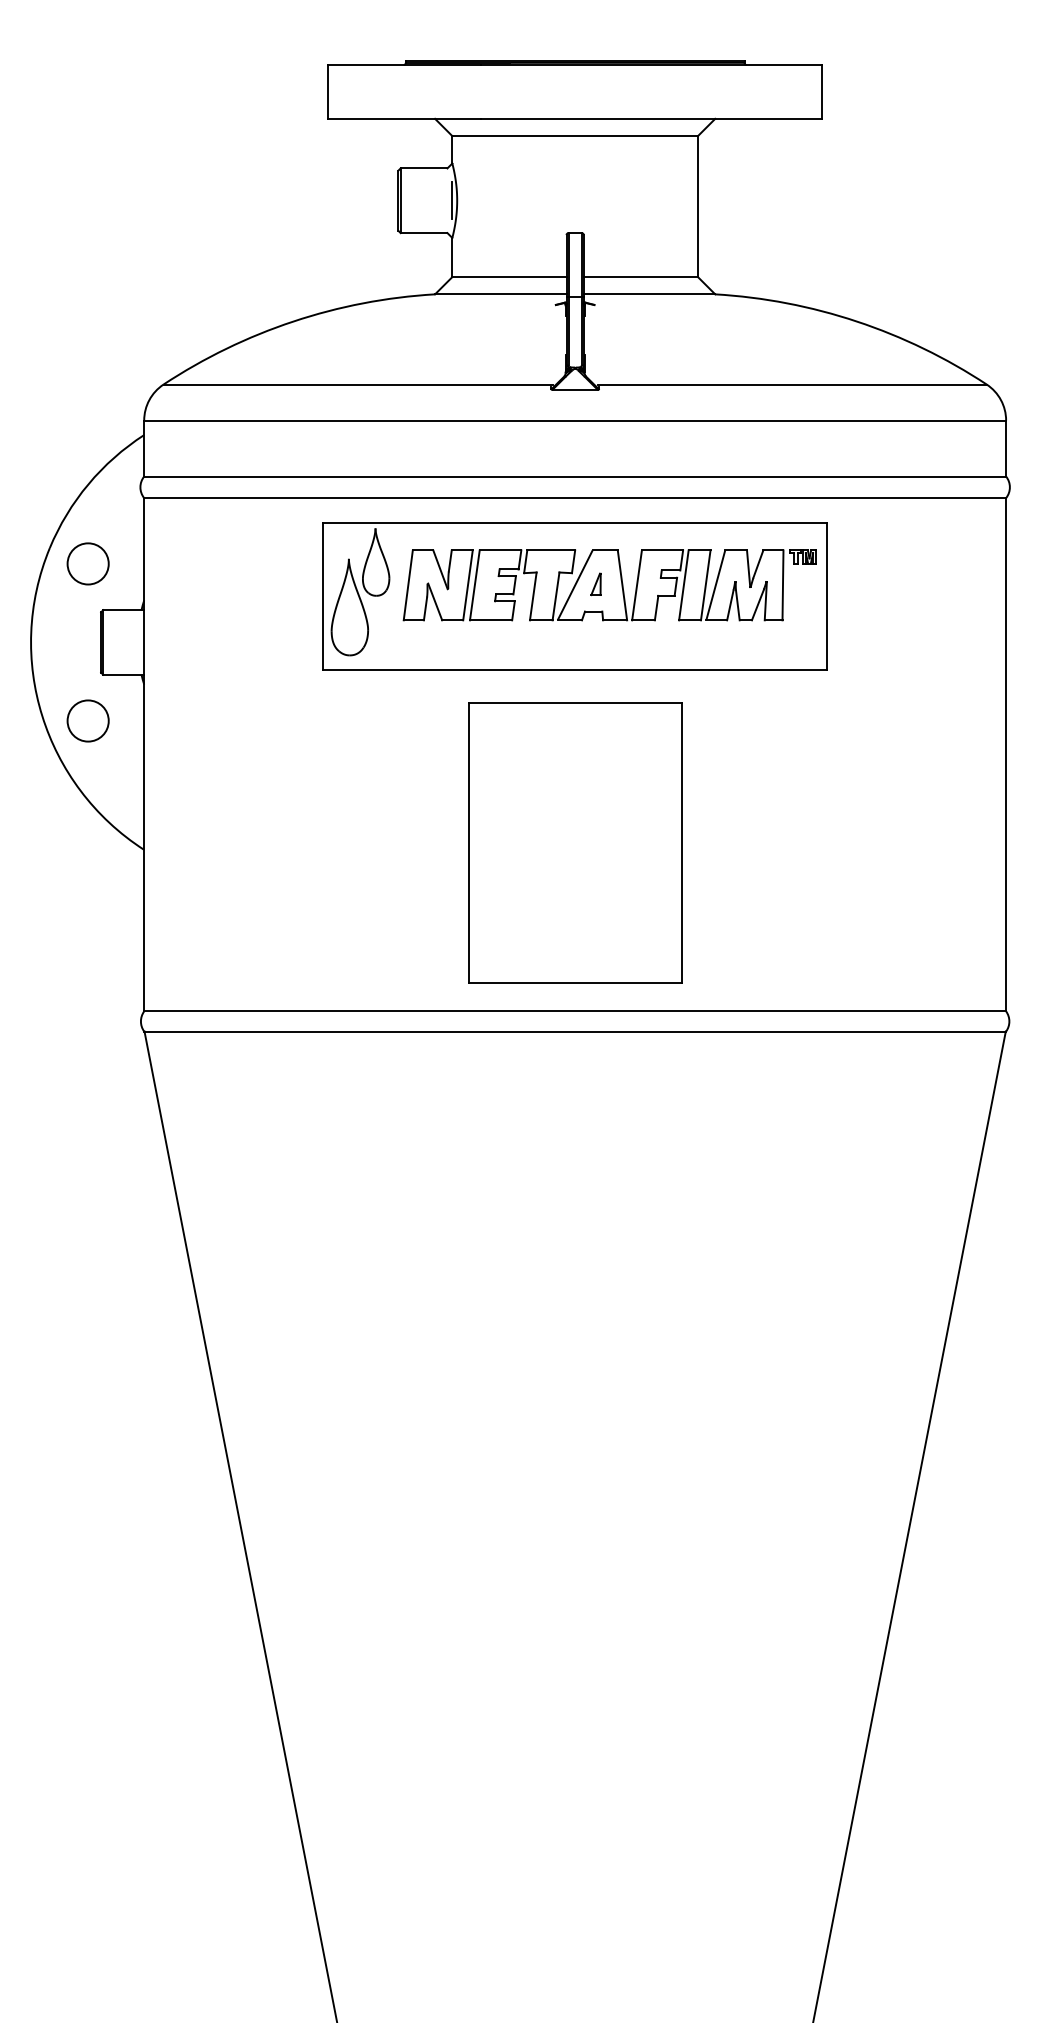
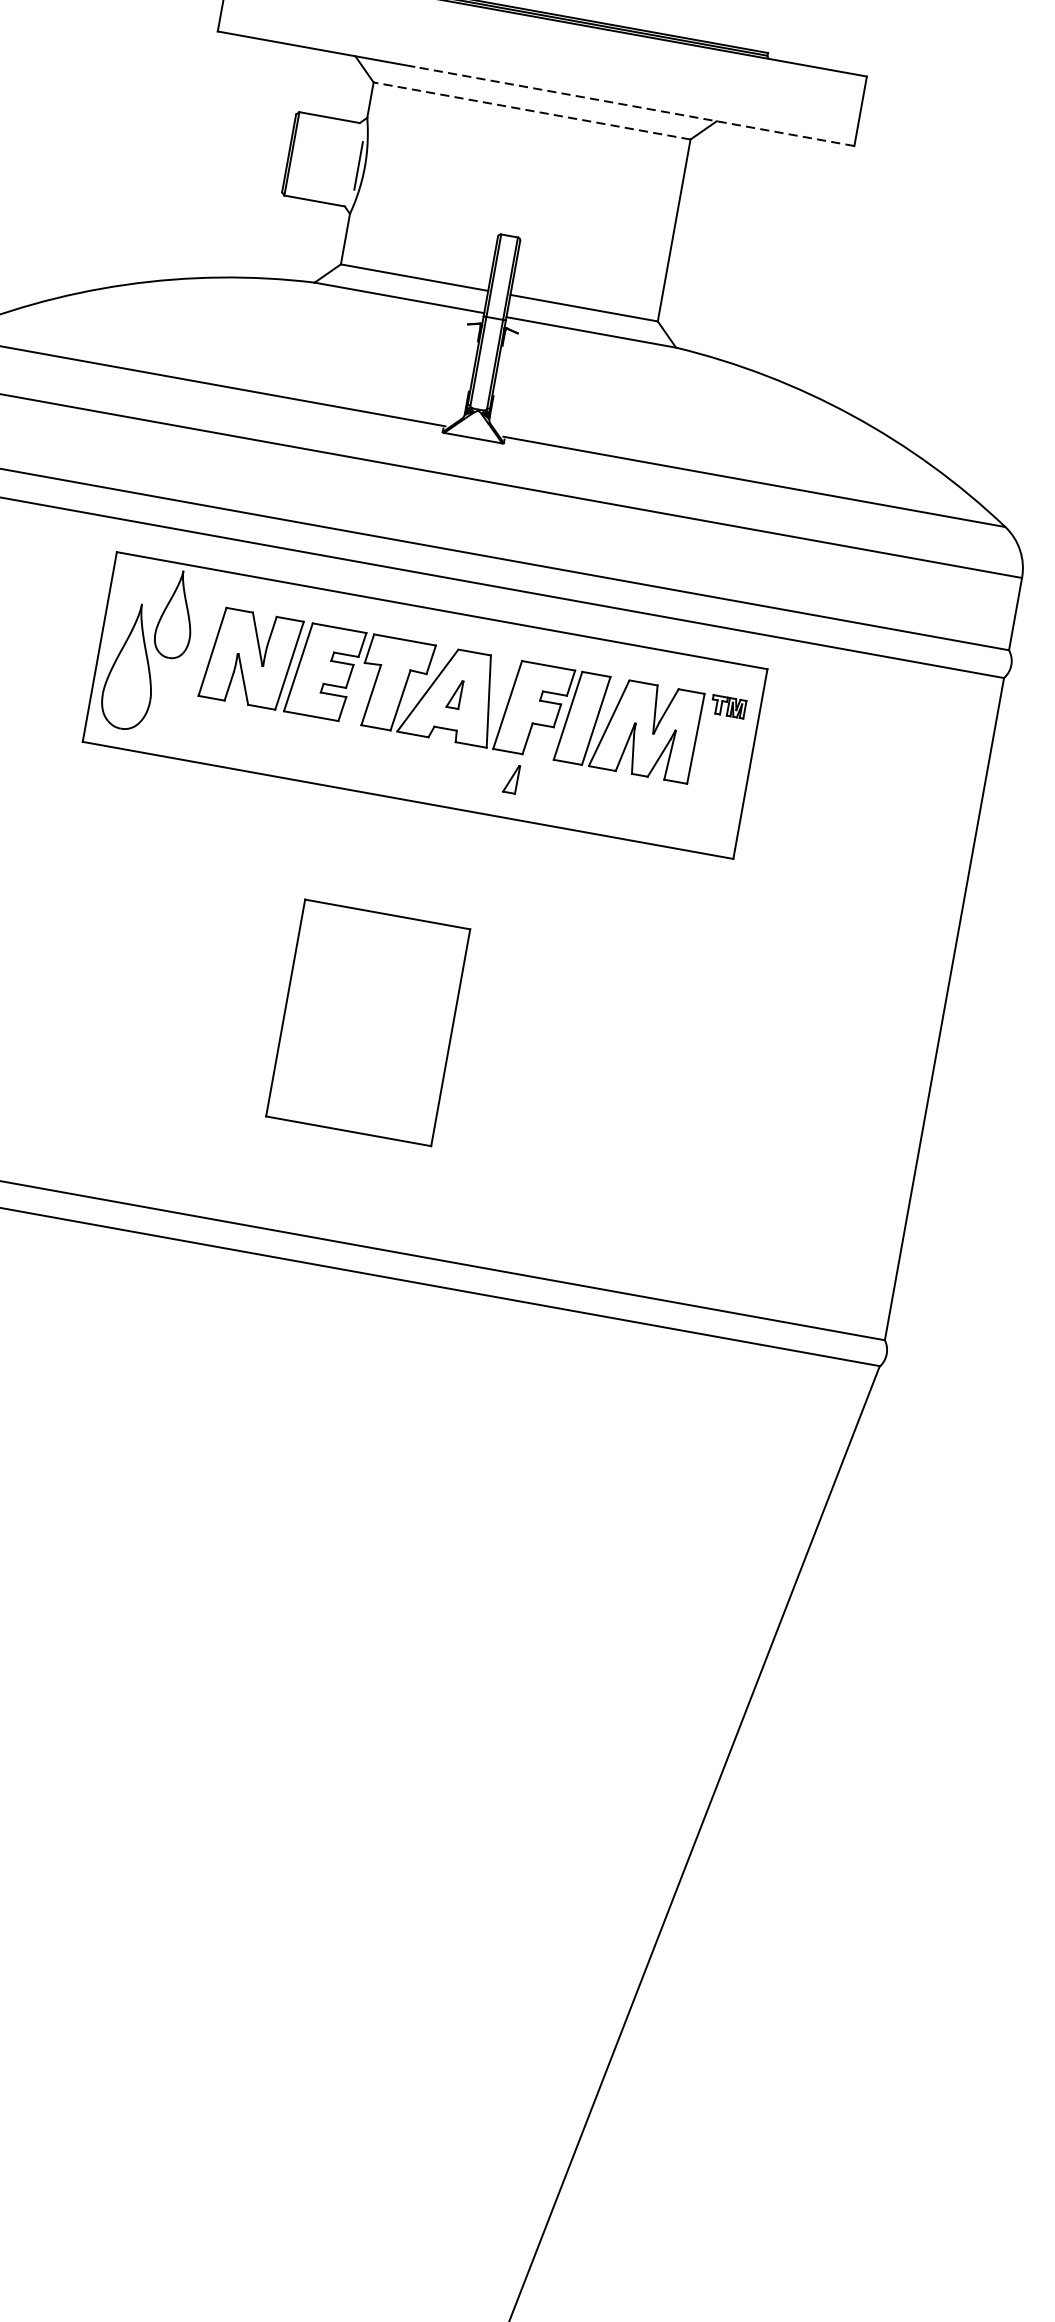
line: (651, 118) -> (634, 106), solid -> dashed
line: (575, 136) -> (532, 111), solid -> dashed
part: (649, 640) -> (510, 778), added
part: (575, 842) -> (368, 1022), size x0.6

